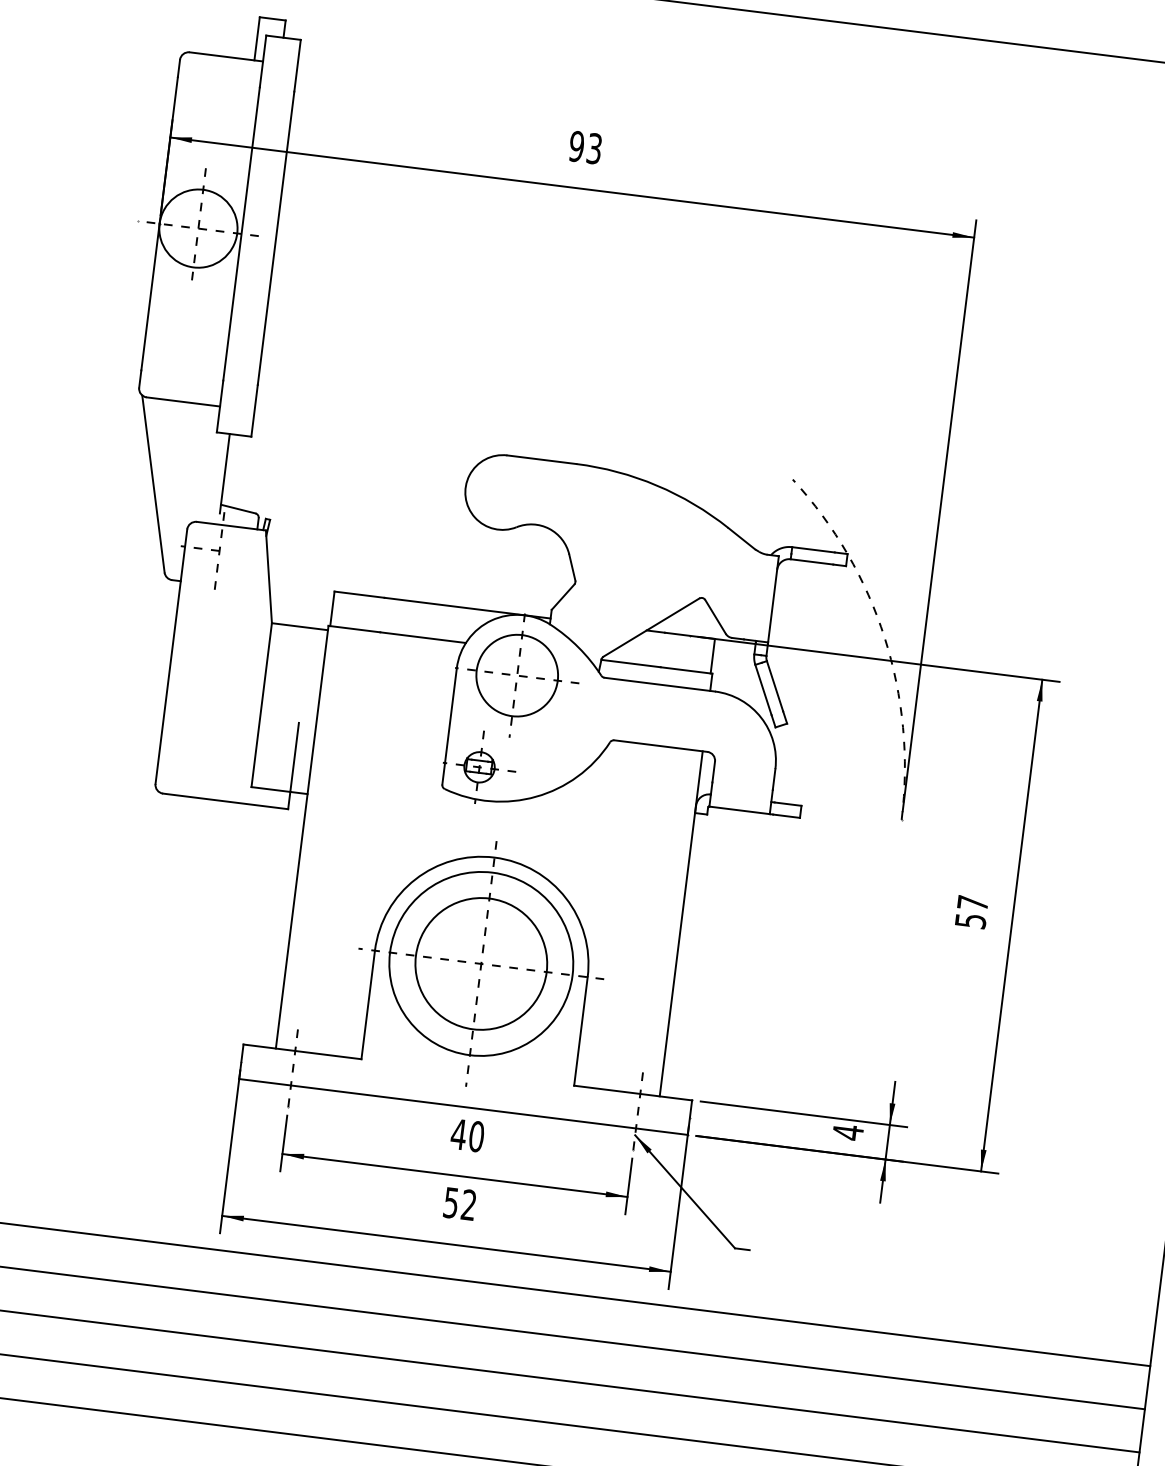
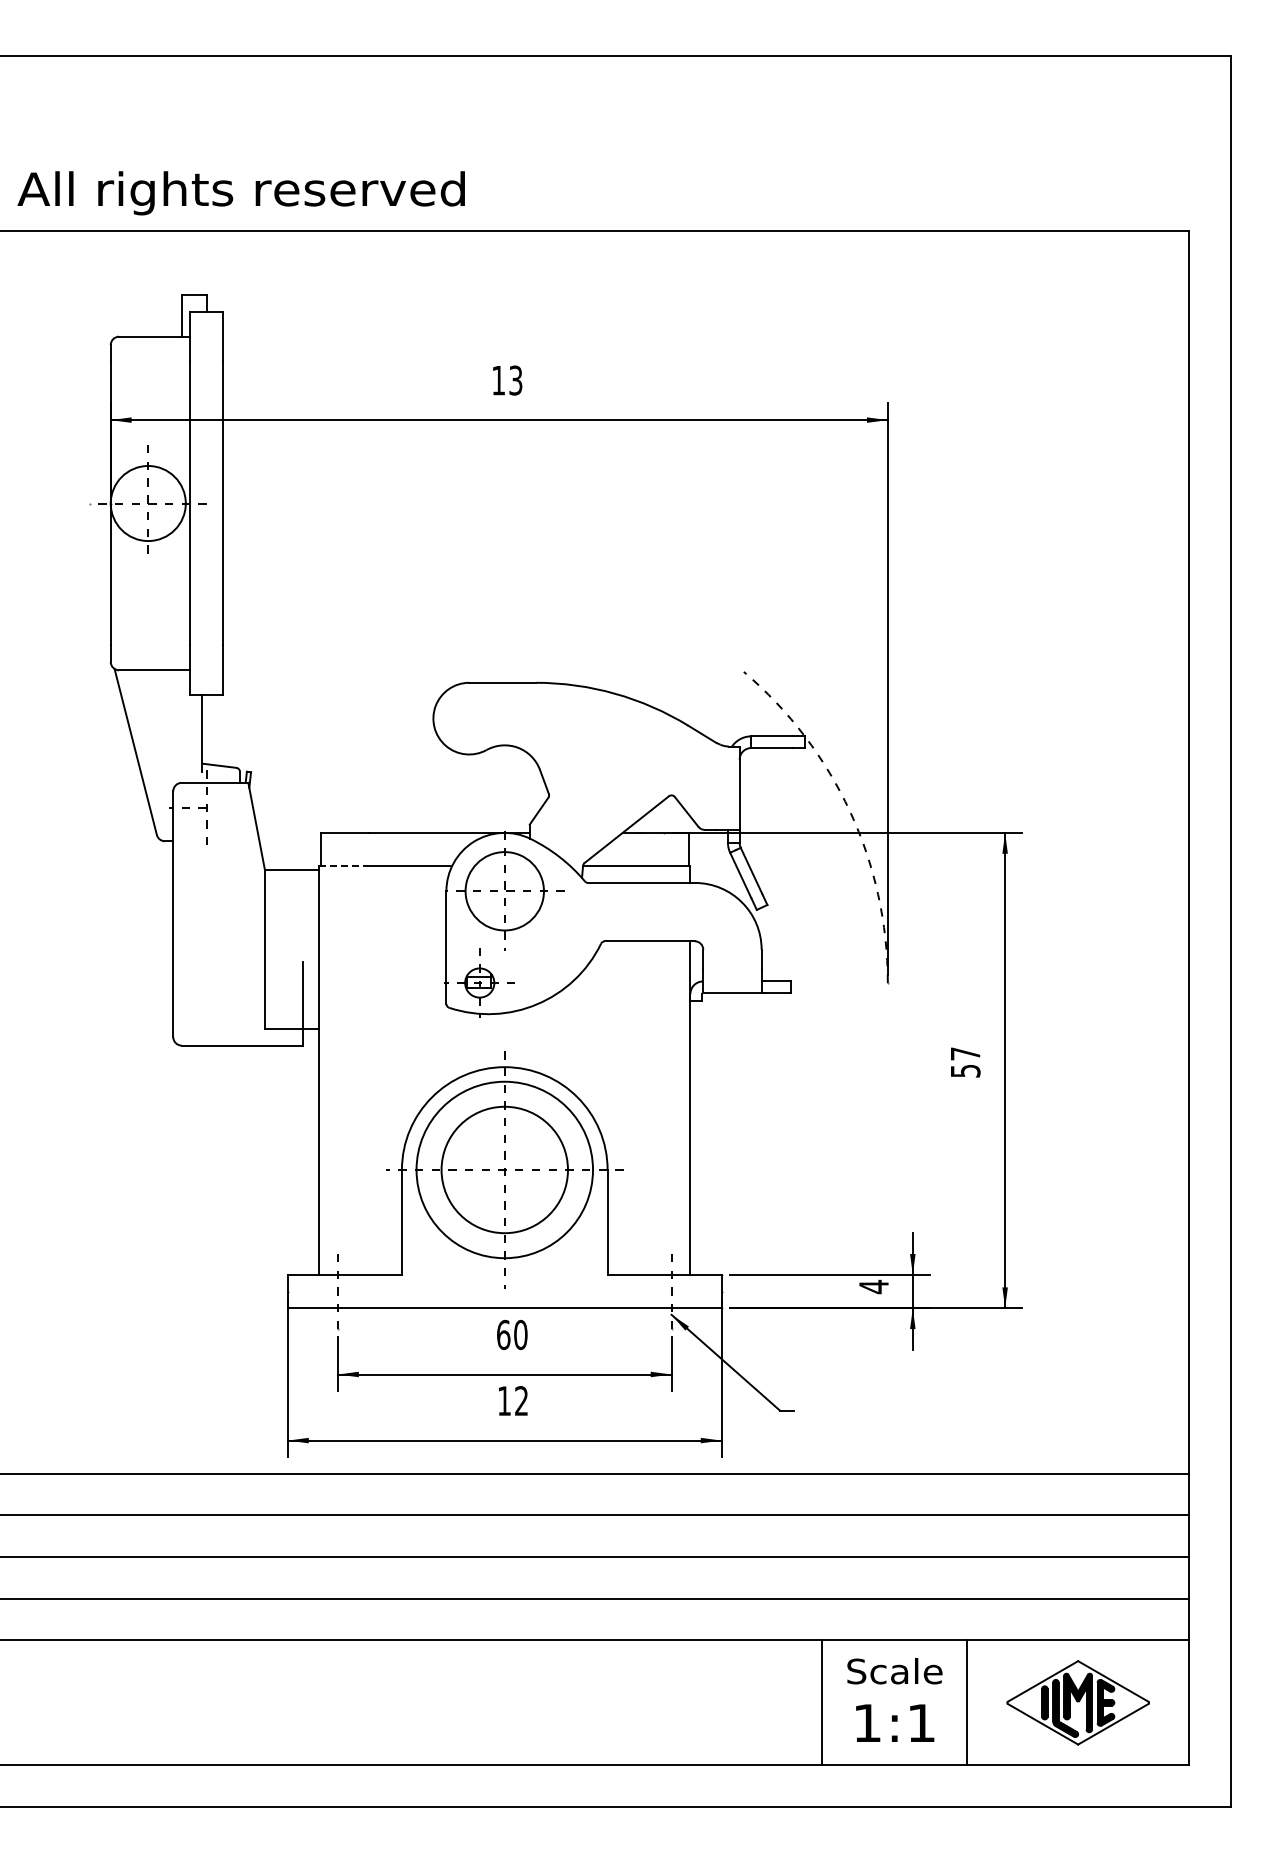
text: (576, 146) -> (498, 380), 93 -> 13
line: (354, 629) -> (344, 866), solid -> dashed
text: (458, 1133) -> (503, 1334), 40 -> 60
text: (451, 1203) -> (504, 1401), 52 -> 12

